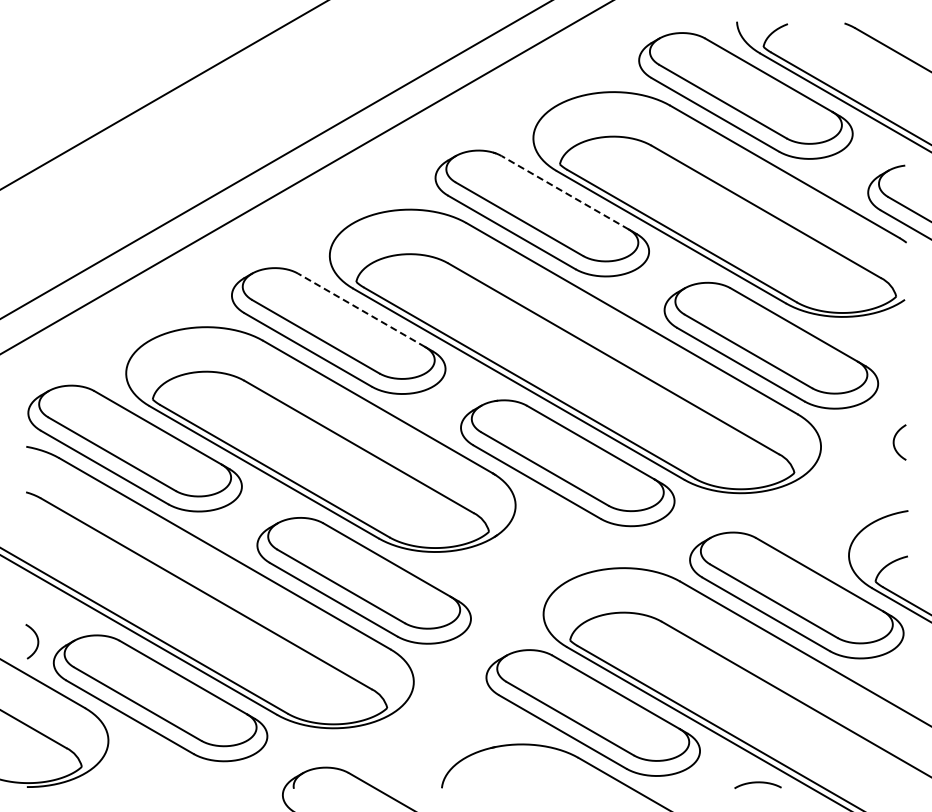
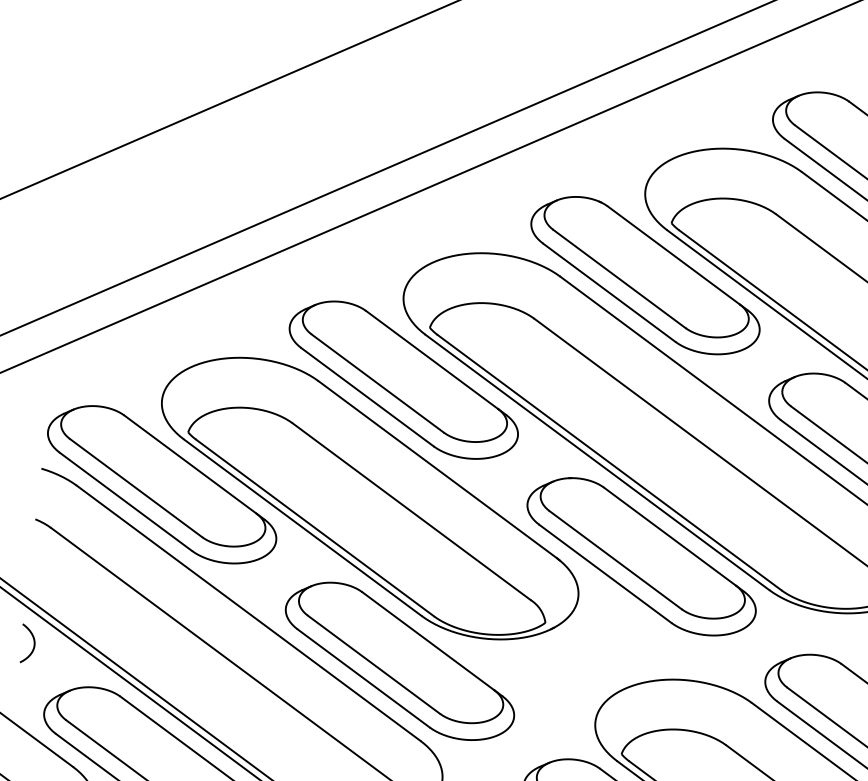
line: (564, 192) -> (673, 255), dashed -> solid
line: (361, 310) -> (431, 360), dashed -> solid
curve: (36, 638) -> (33, 641), moved

